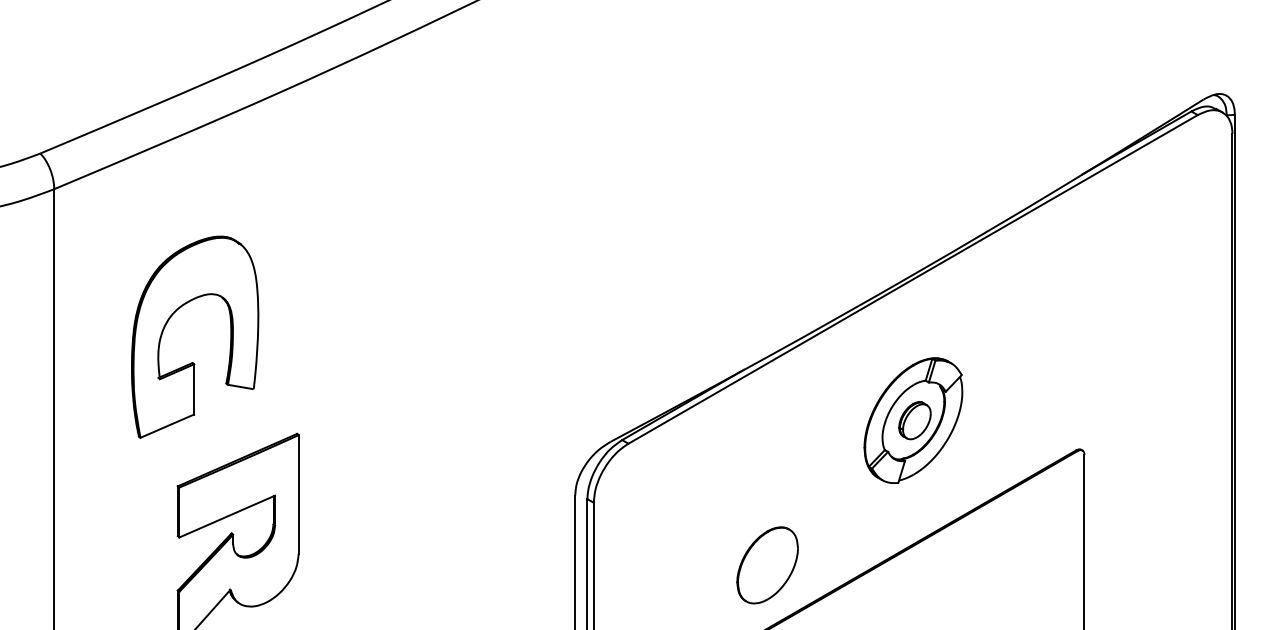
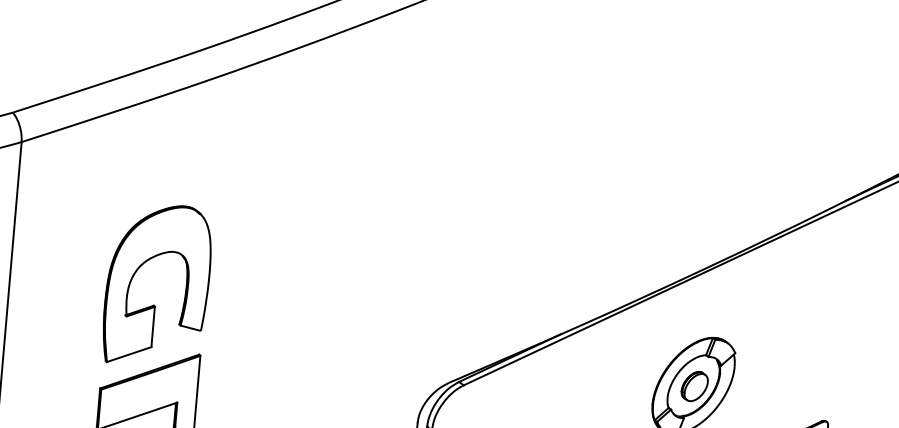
part: (192, 361) -> (153, 304), moved

